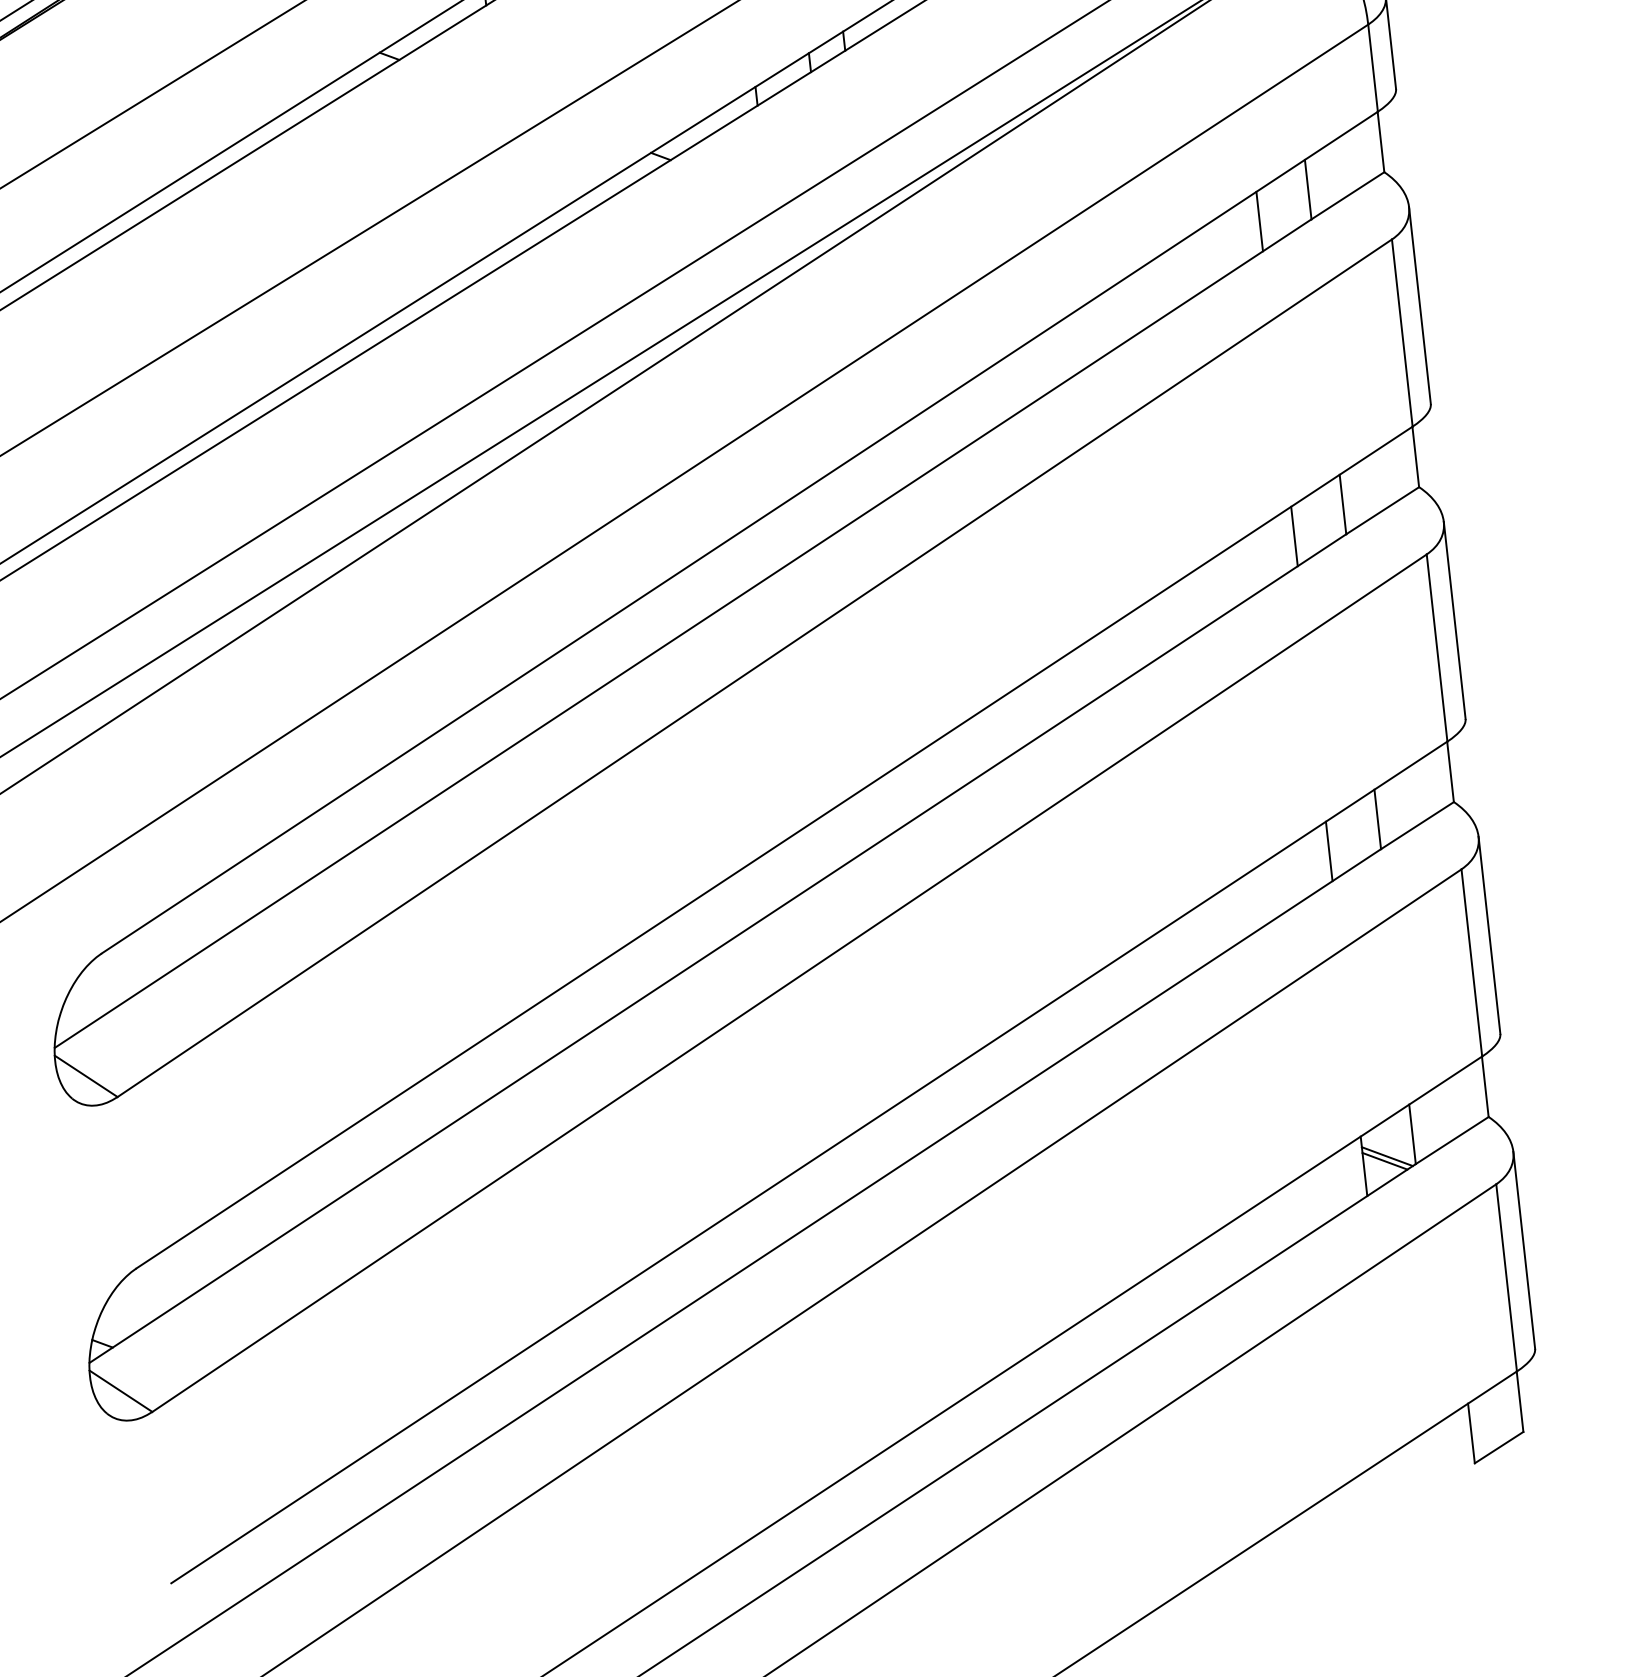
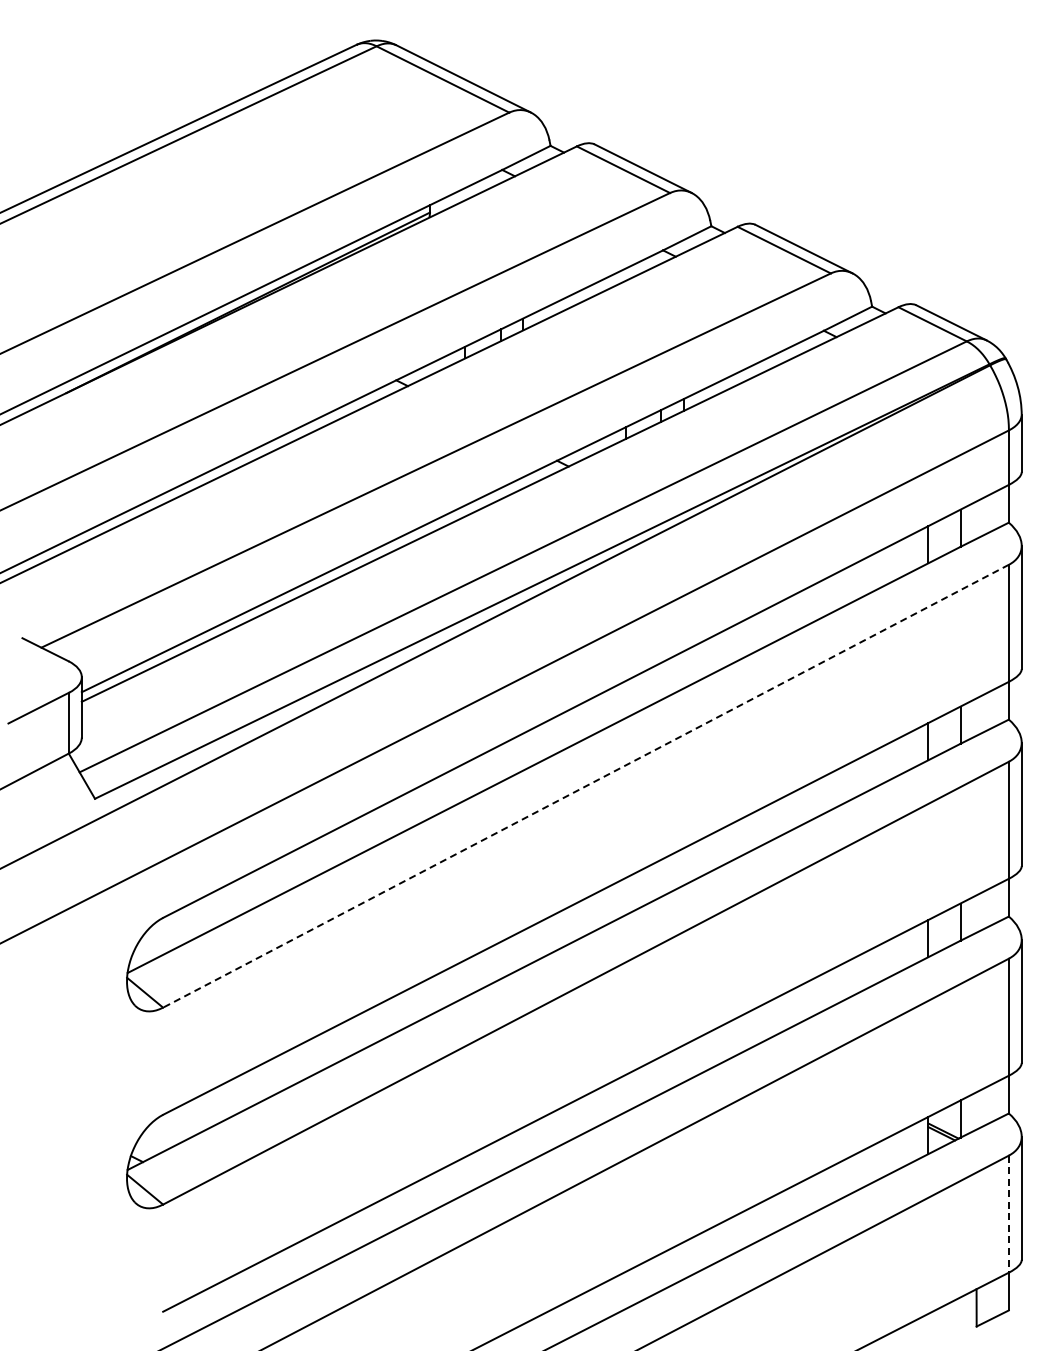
line: (753, 668) -> (585, 786), solid -> dashed
line: (1505, 1278) -> (1008, 1214), solid -> dashed

